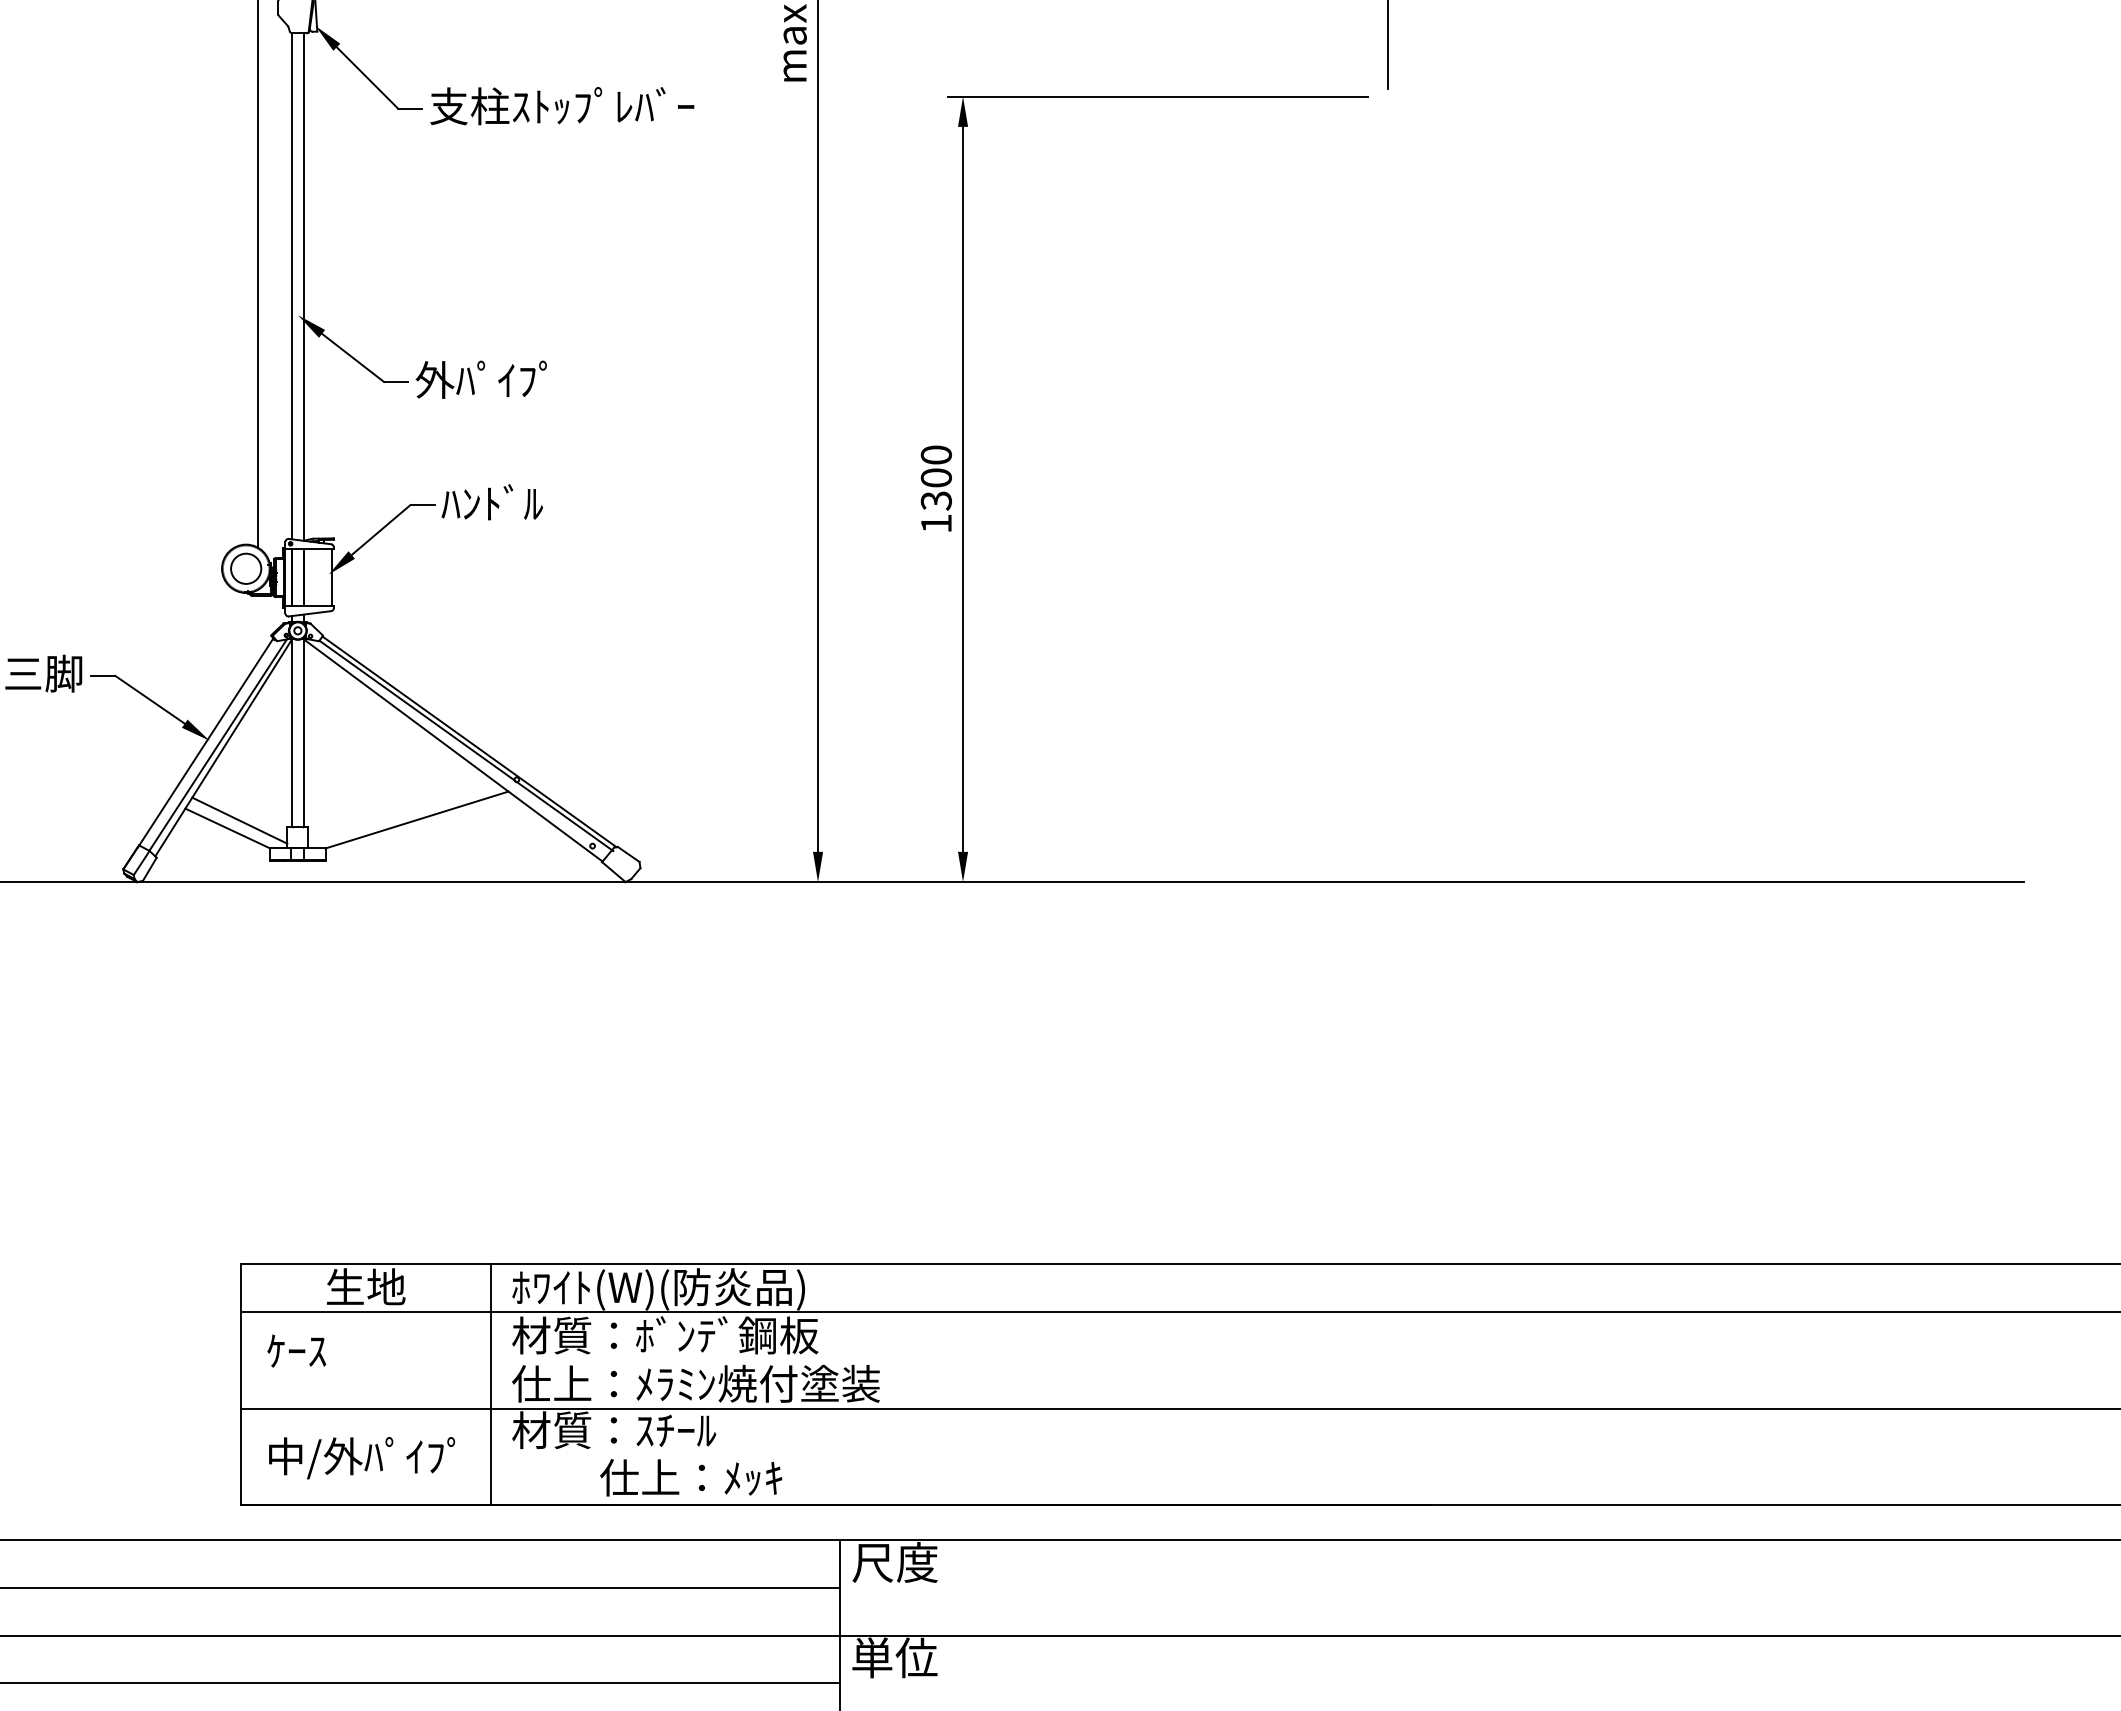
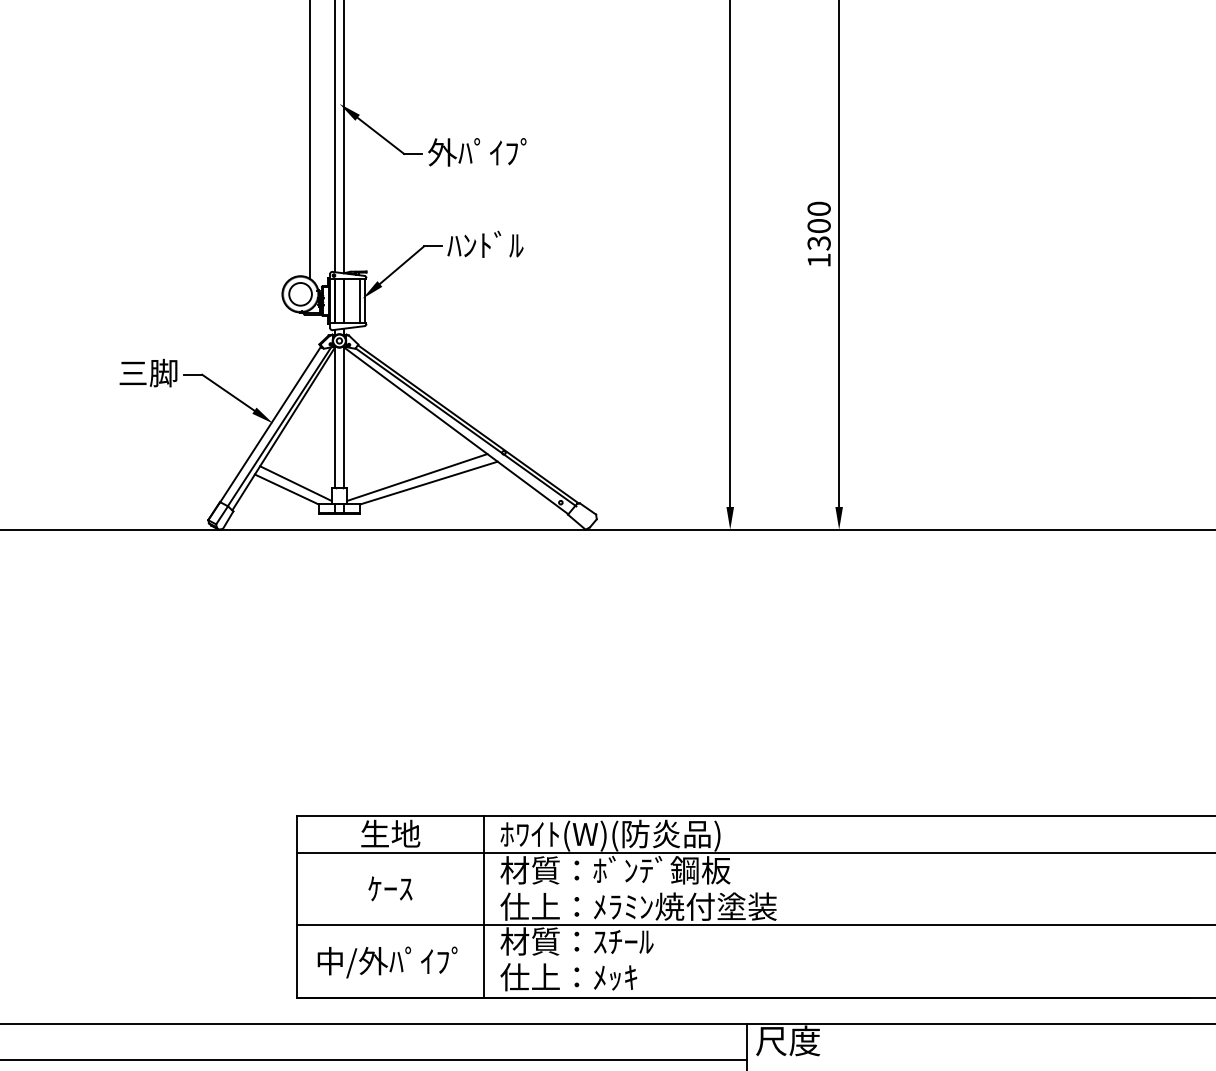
line: (324, 577) -> (359, 300), added
line: (401, 812) -> (417, 477), added
text: (296, 1350) -> (390, 888), moved
text: (691, 1477) -> (569, 977), moved

